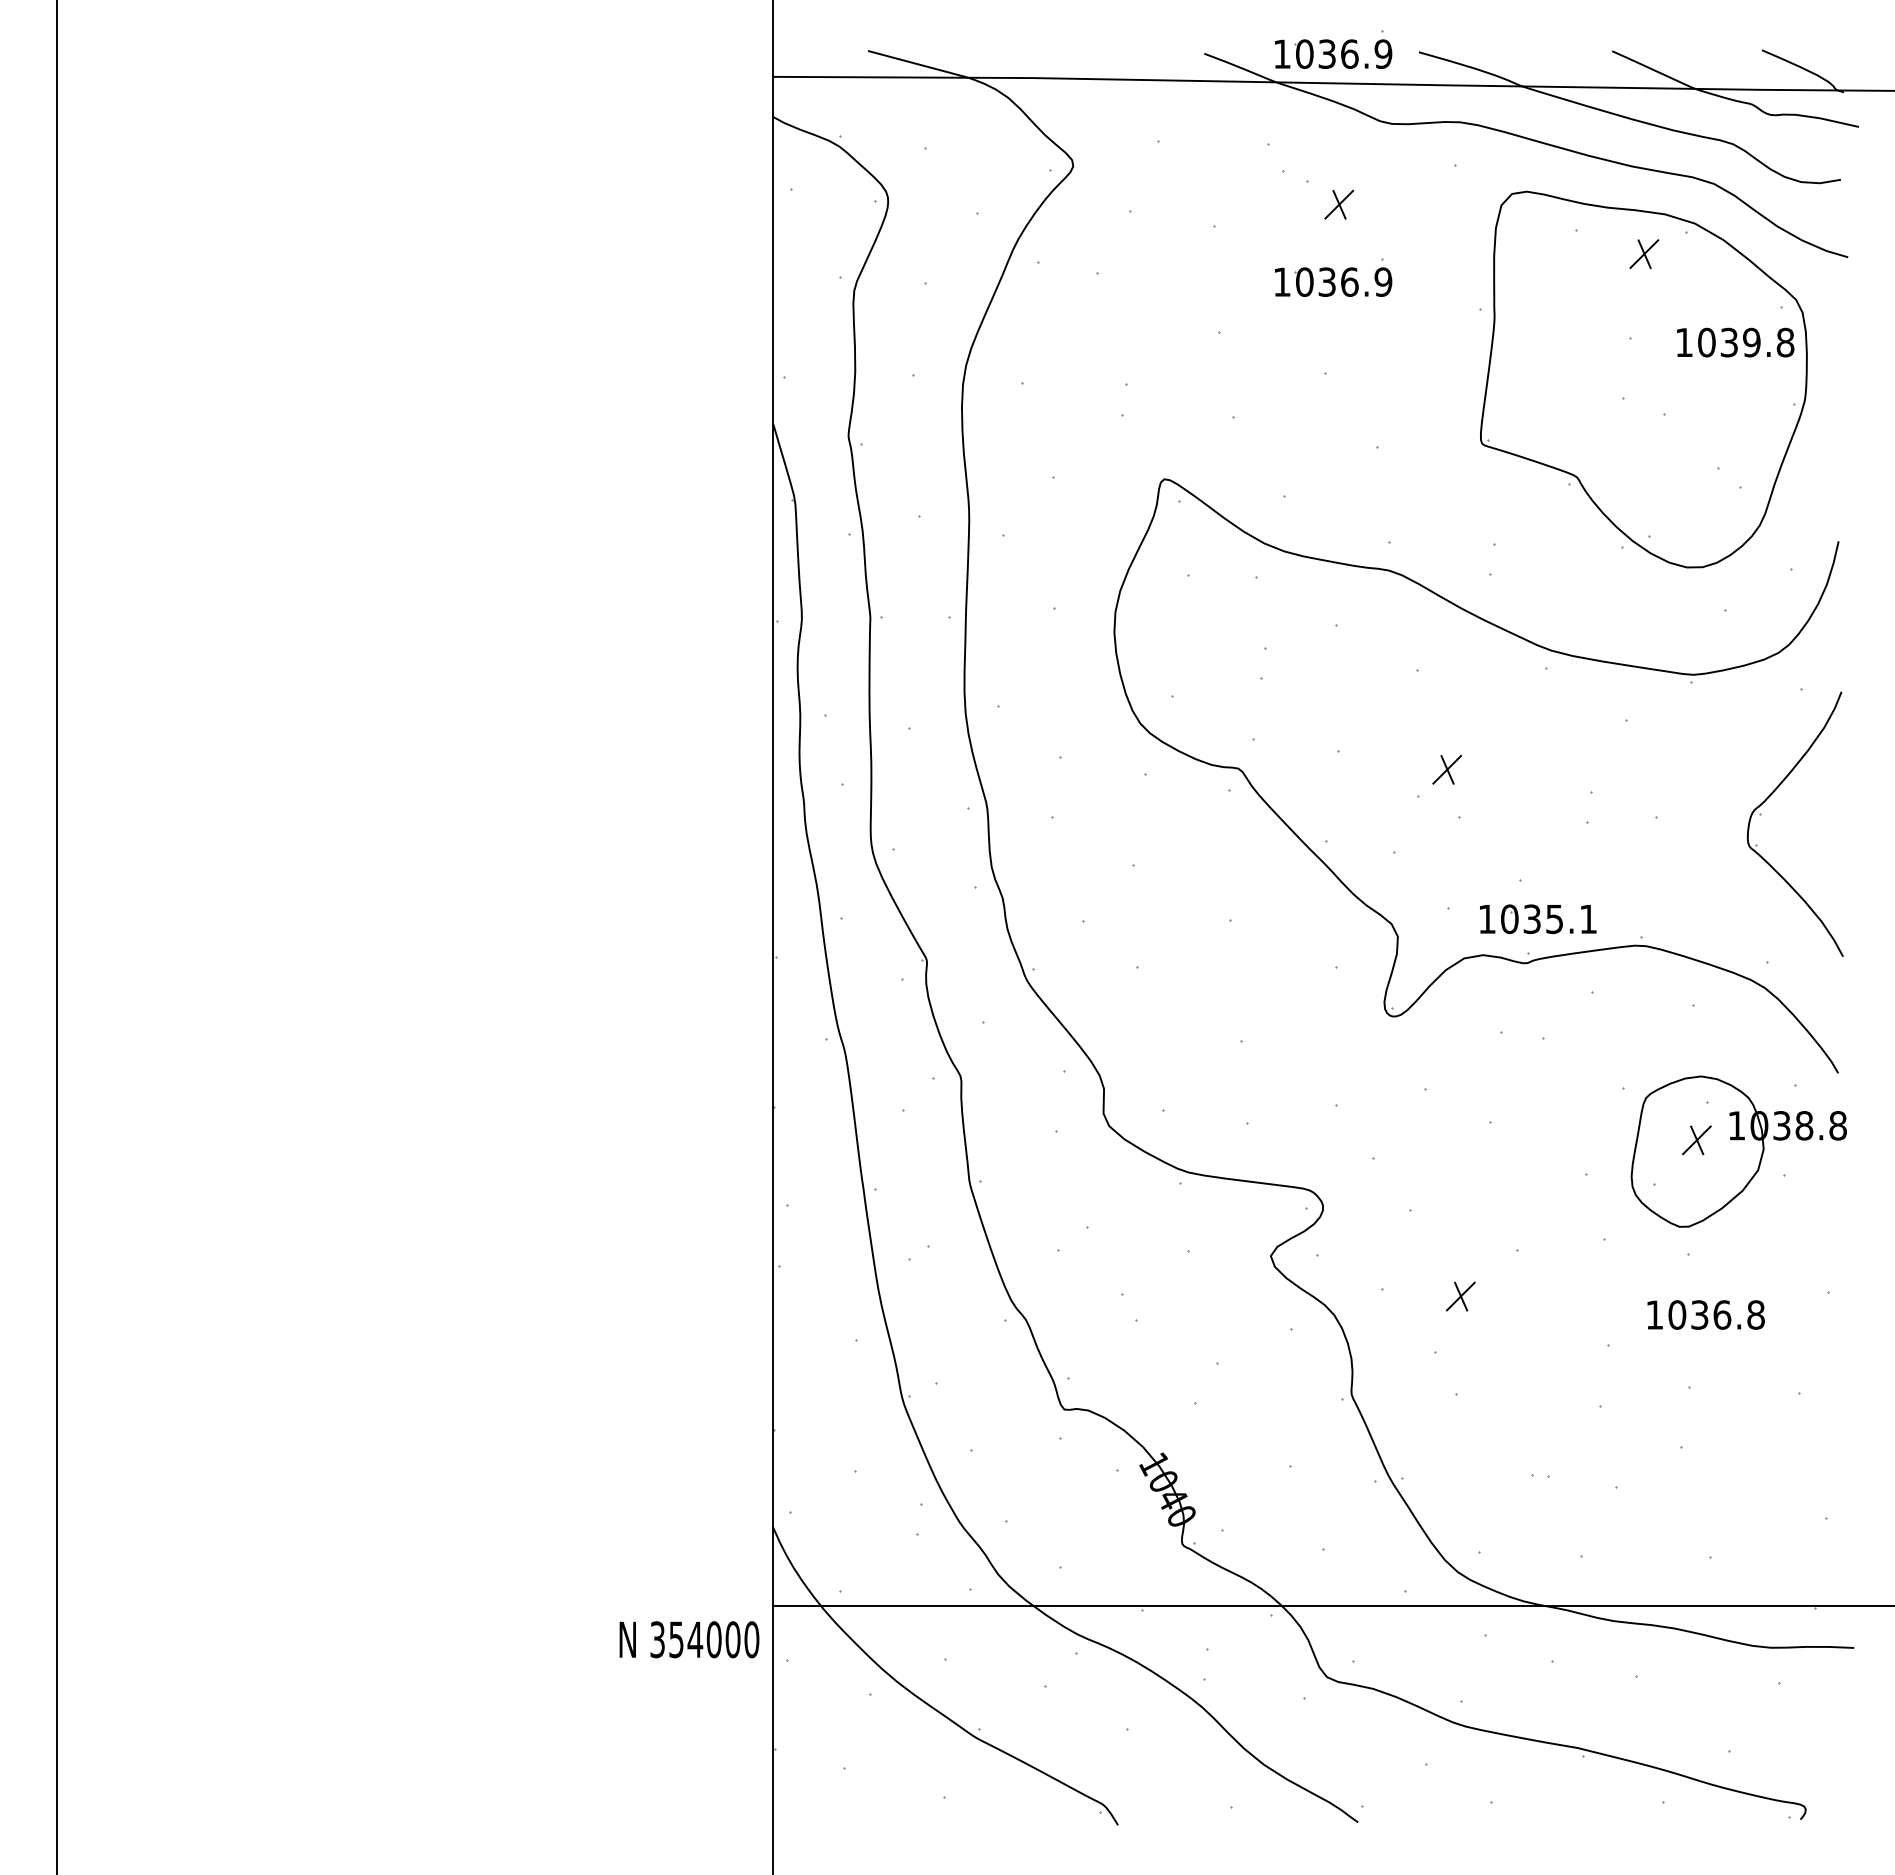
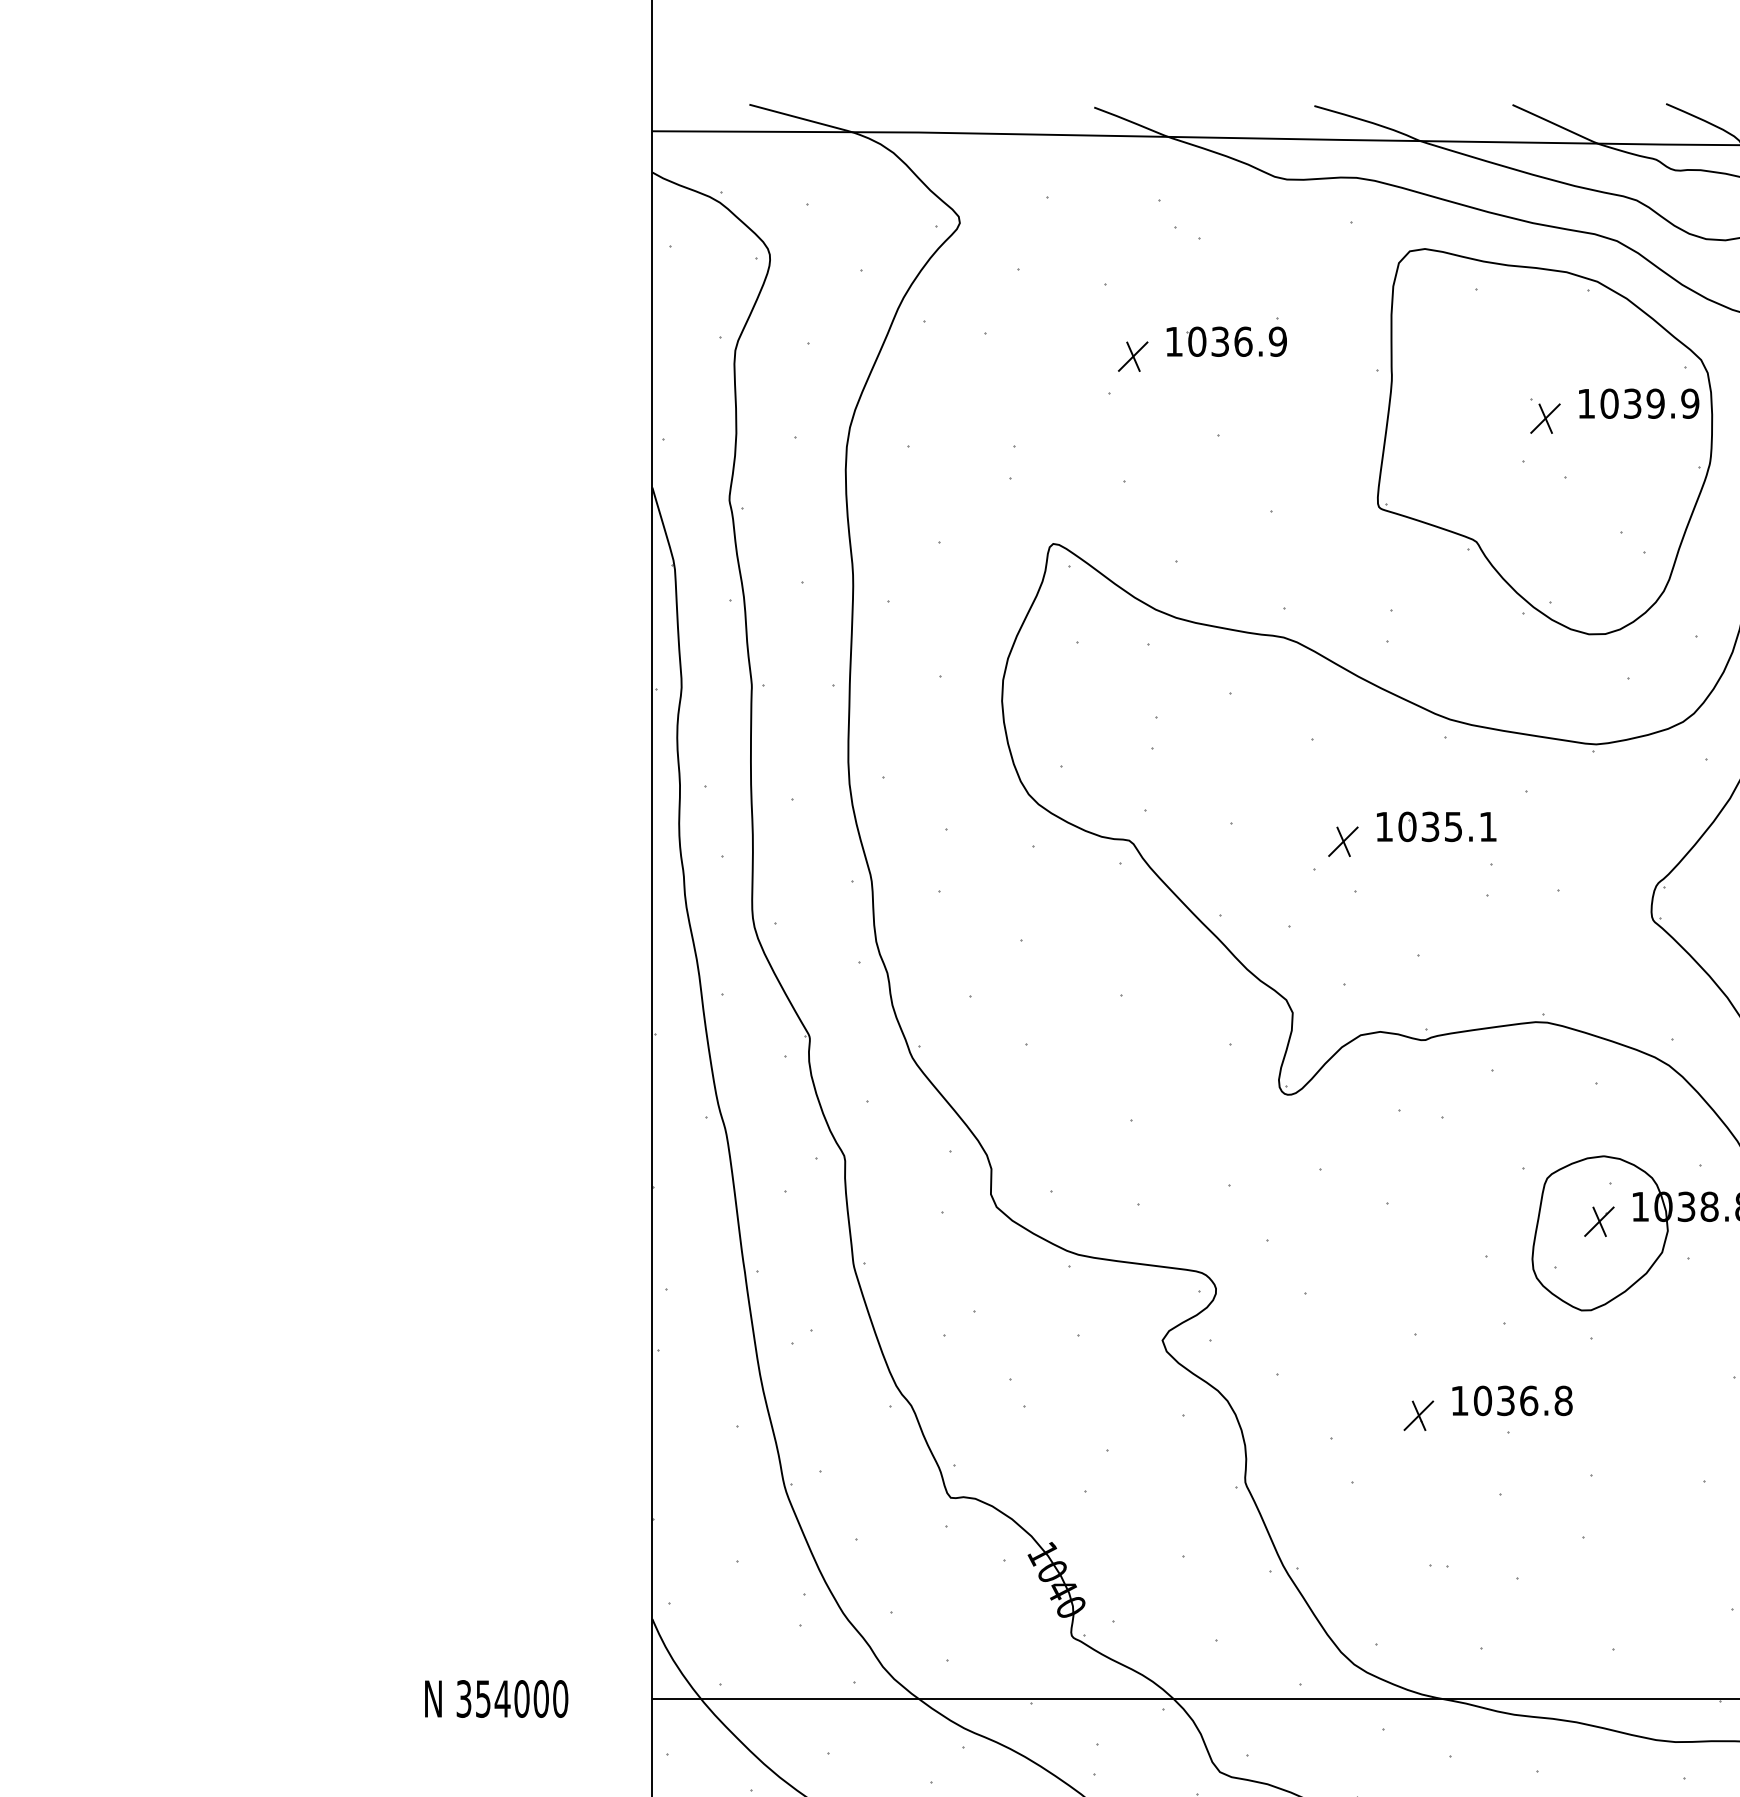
part: (1333, 49) -> (1226, 103), removed
part: (1339, 204) -> (1133, 356), moved
part: (1644, 254) -> (1545, 419), moved
text: (1785, 342) -> (1690, 403), 1039.8 -> 1039.9
part: (1538, 918) -> (1436, 826), moved
part: (1460, 1296) -> (1418, 1415), moved
text: (1705, 1314) -> (1511, 1400), moved
text: (689, 1639) -> (496, 1698), moved

